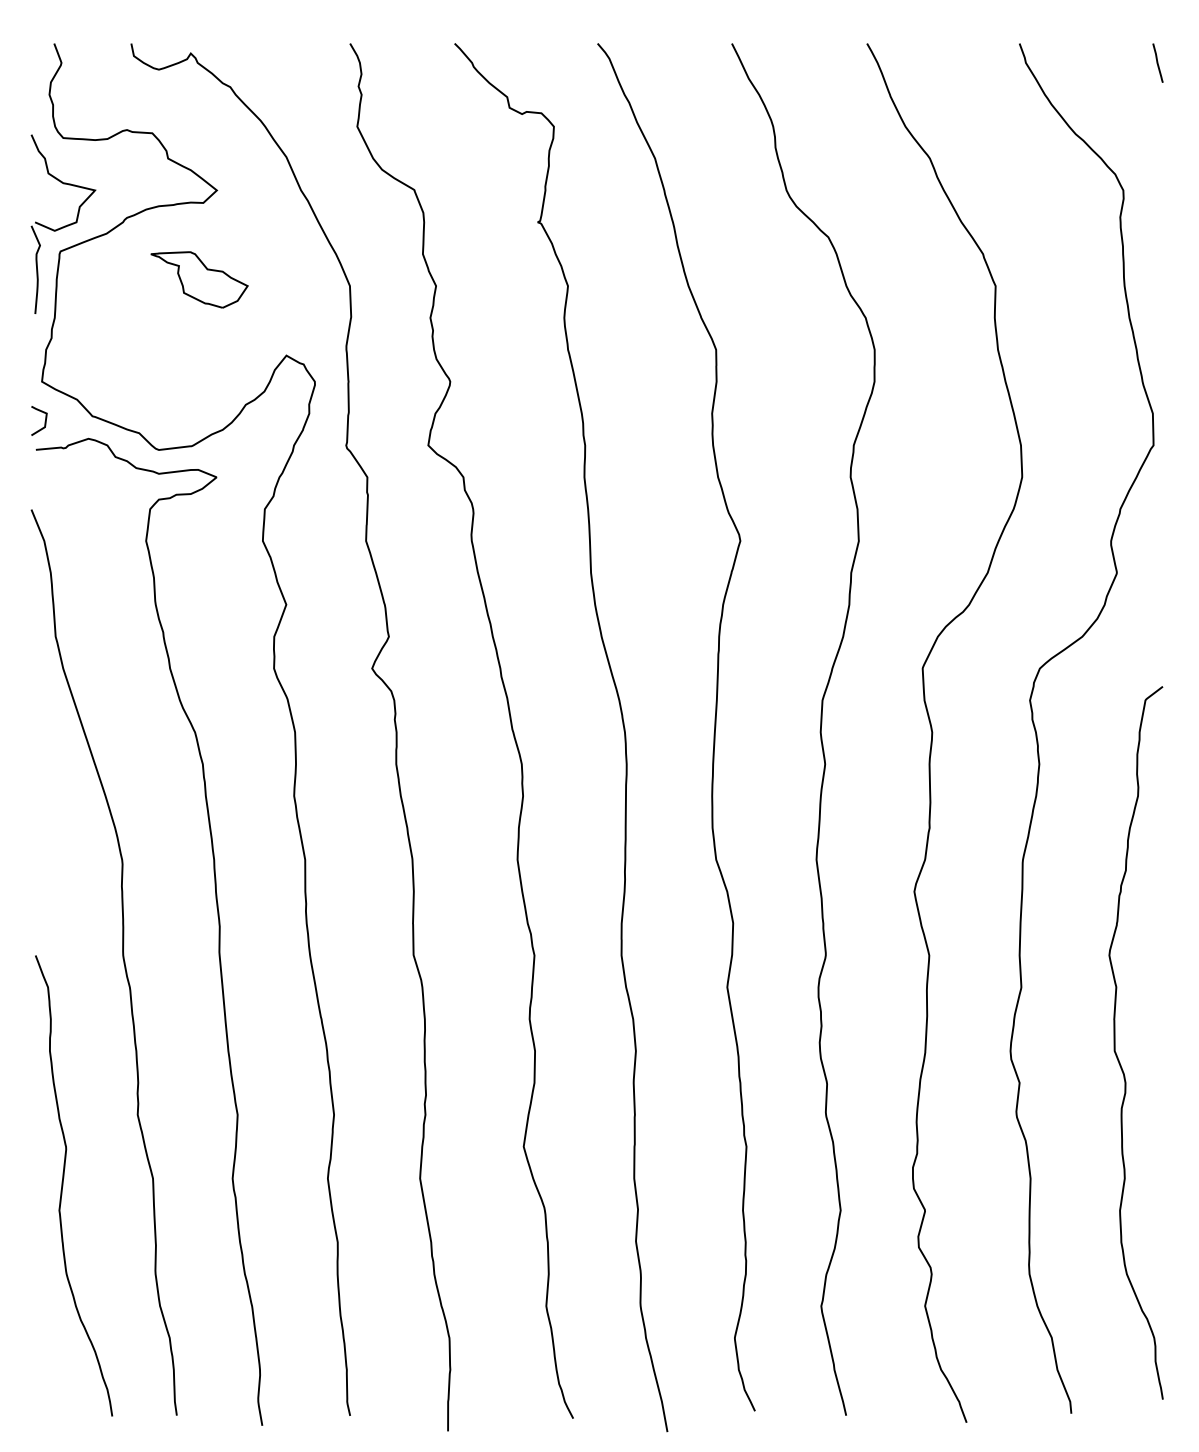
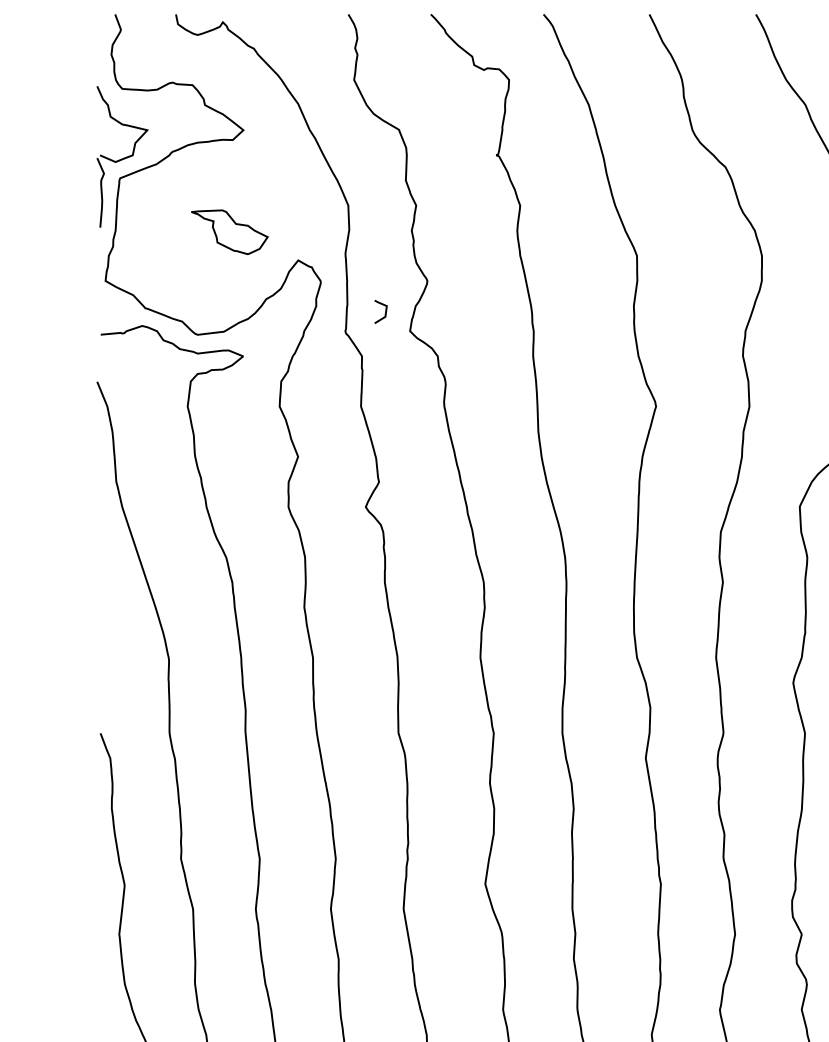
part: (199, 279) -> (229, 231), moved
line: (44, 421) -> (385, 312), moved

